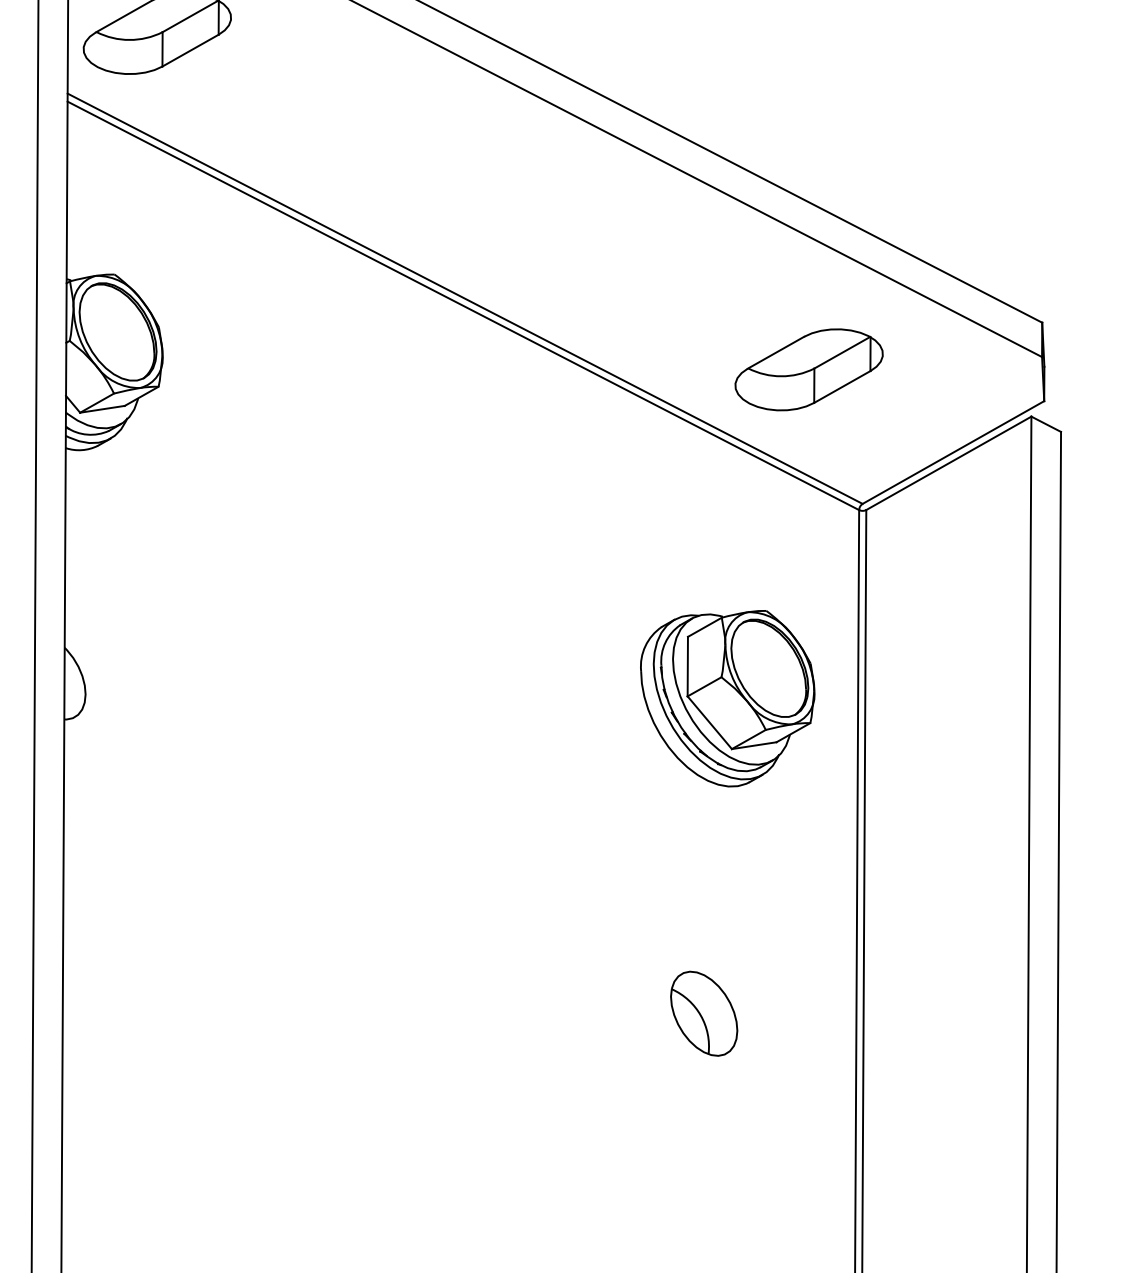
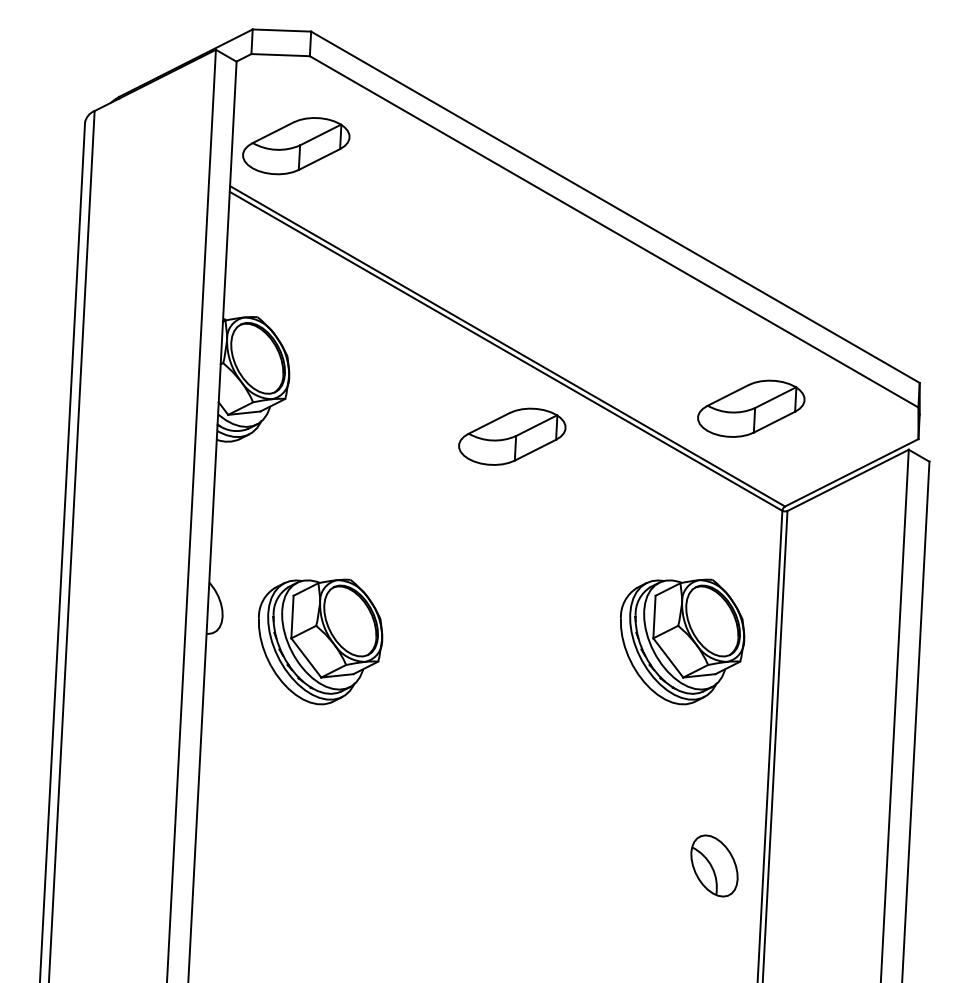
part: (477, 424) -> (512, 436), added
part: (223, 722) -> (320, 641), added
part: (704, 1013) -> (714, 865), moved

